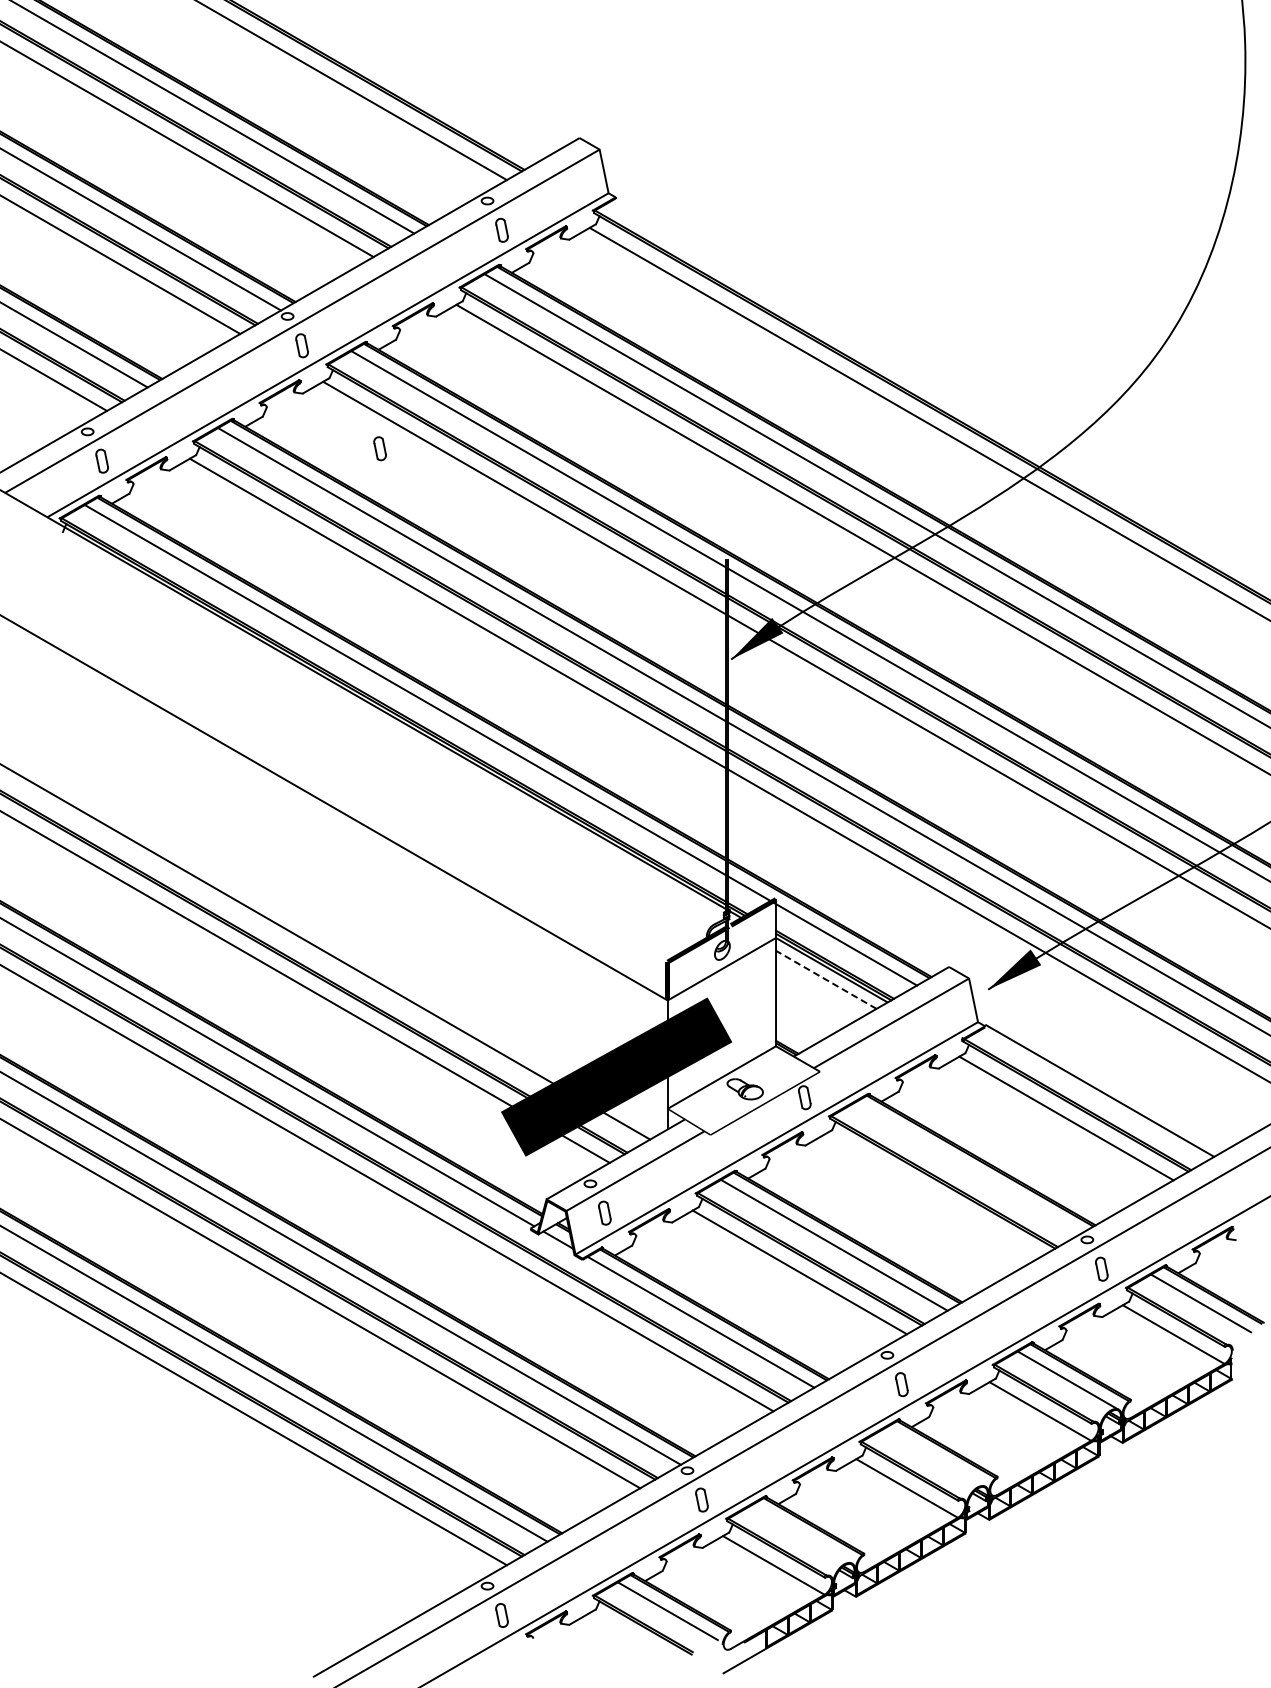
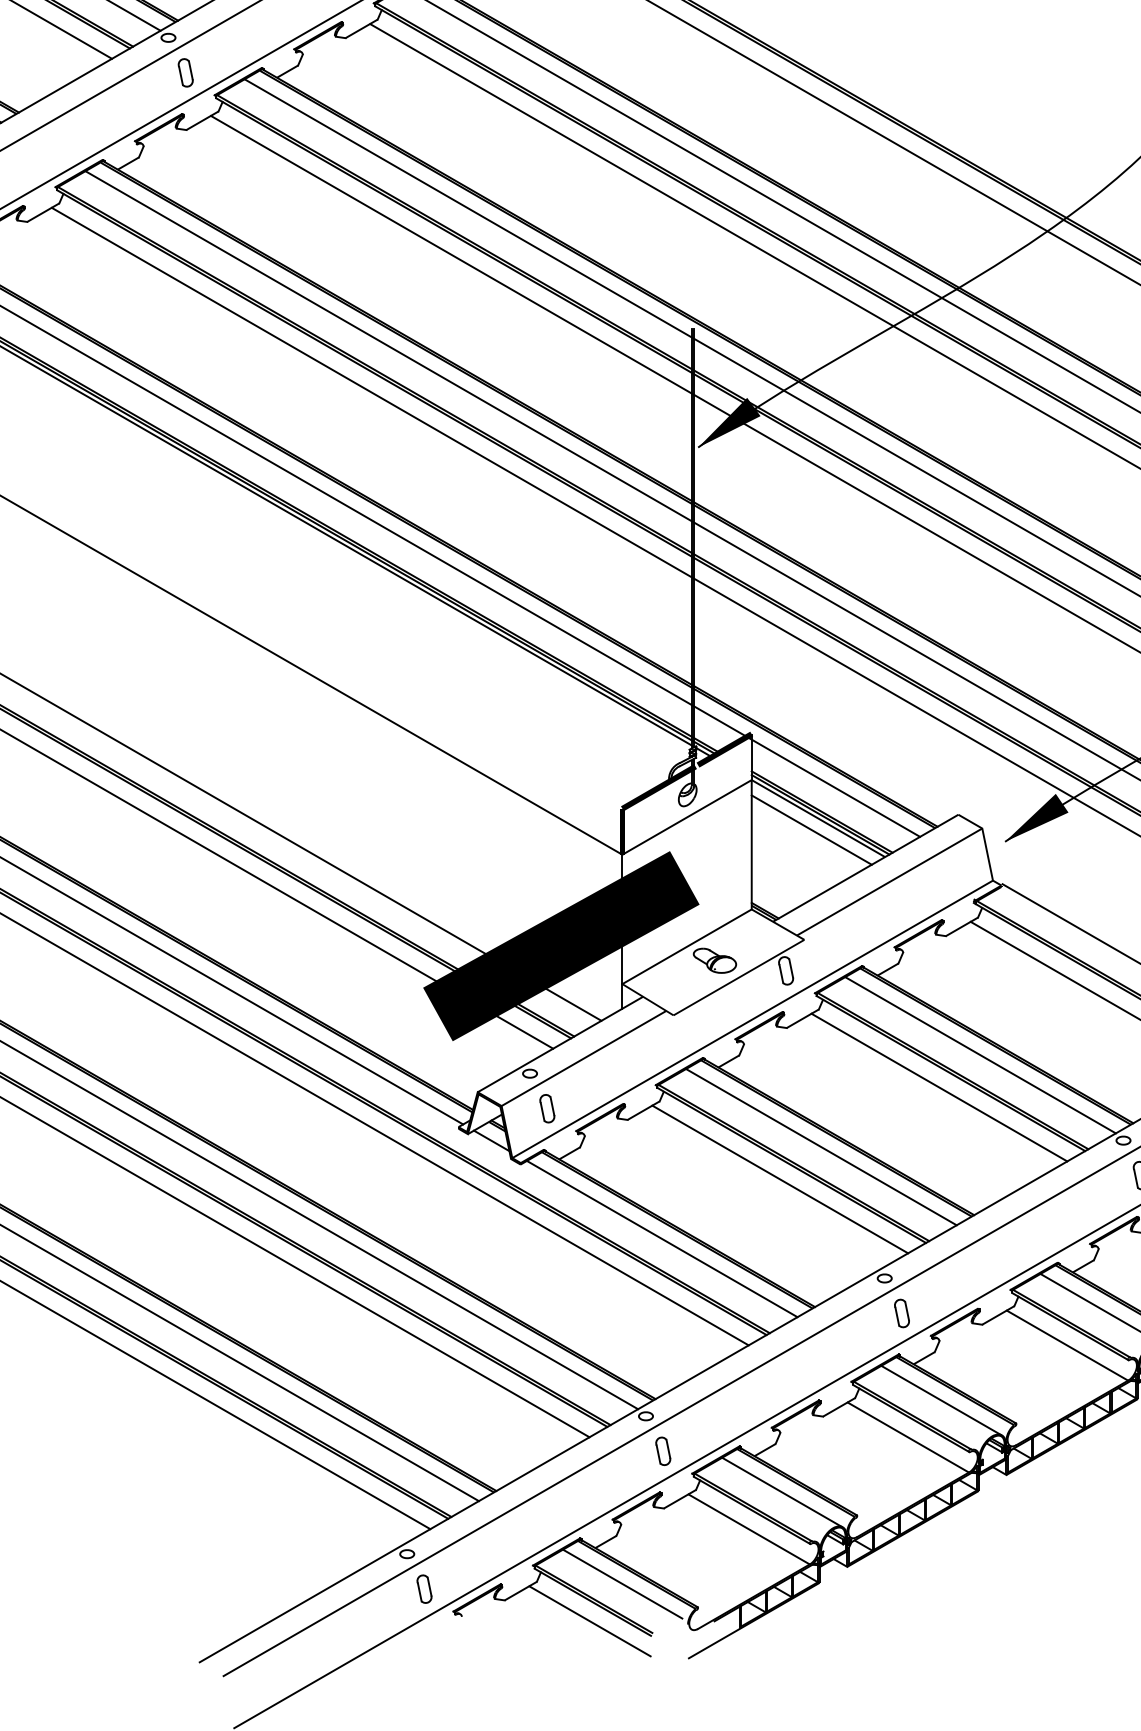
part: (379, 448) -> (278, 195), removed
line: (825, 979) -> (810, 829), dashed -> solid
line: (967, 1167) -> (980, 1054), added
line: (933, 1195) -> (939, 1087), added
line: (934, 1457) -> (940, 1400), added
line: (801, 1534) -> (782, 1492), added
line: (640, 1642) -> (589, 1621), added

